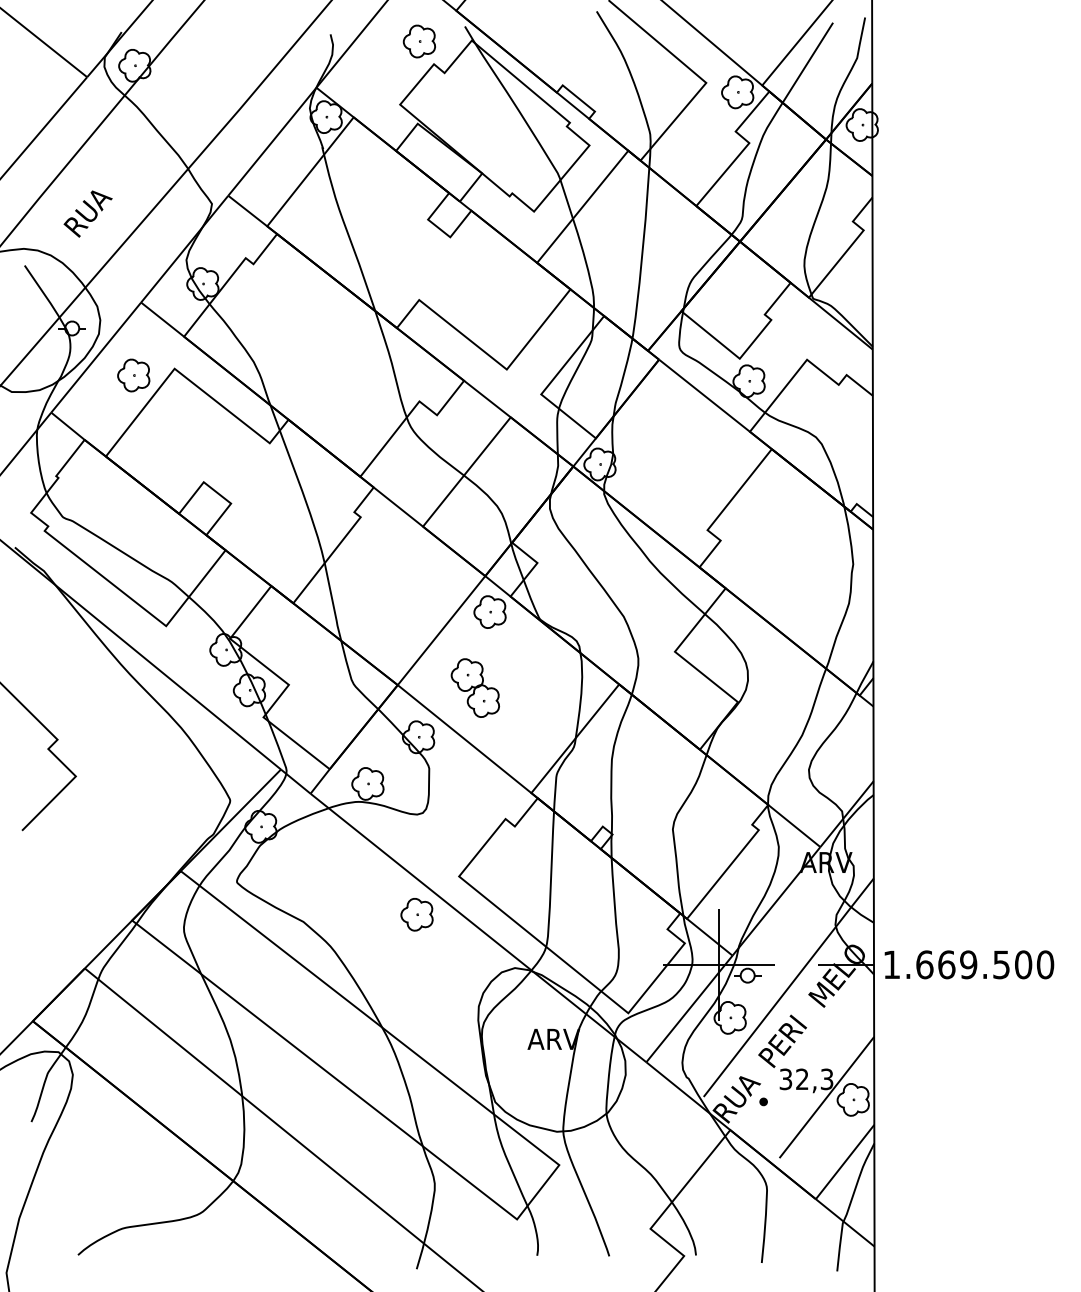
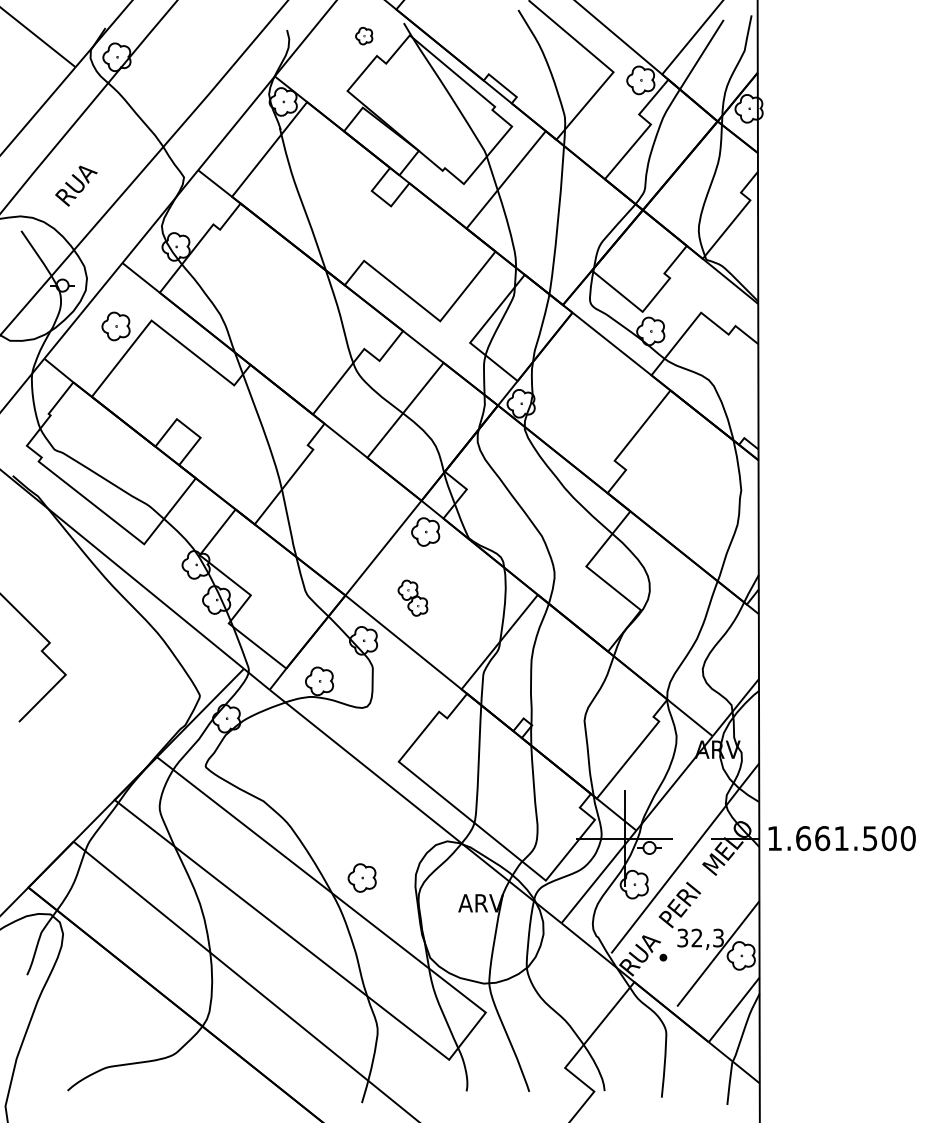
part: (418, 40) -> (363, 35), size x0.6
part: (474, 688) -> (412, 598), size x0.7
part: (416, 914) -> (361, 877), moved
text: (968, 964) -> (841, 838), 1.669.500 -> 1.661.500

